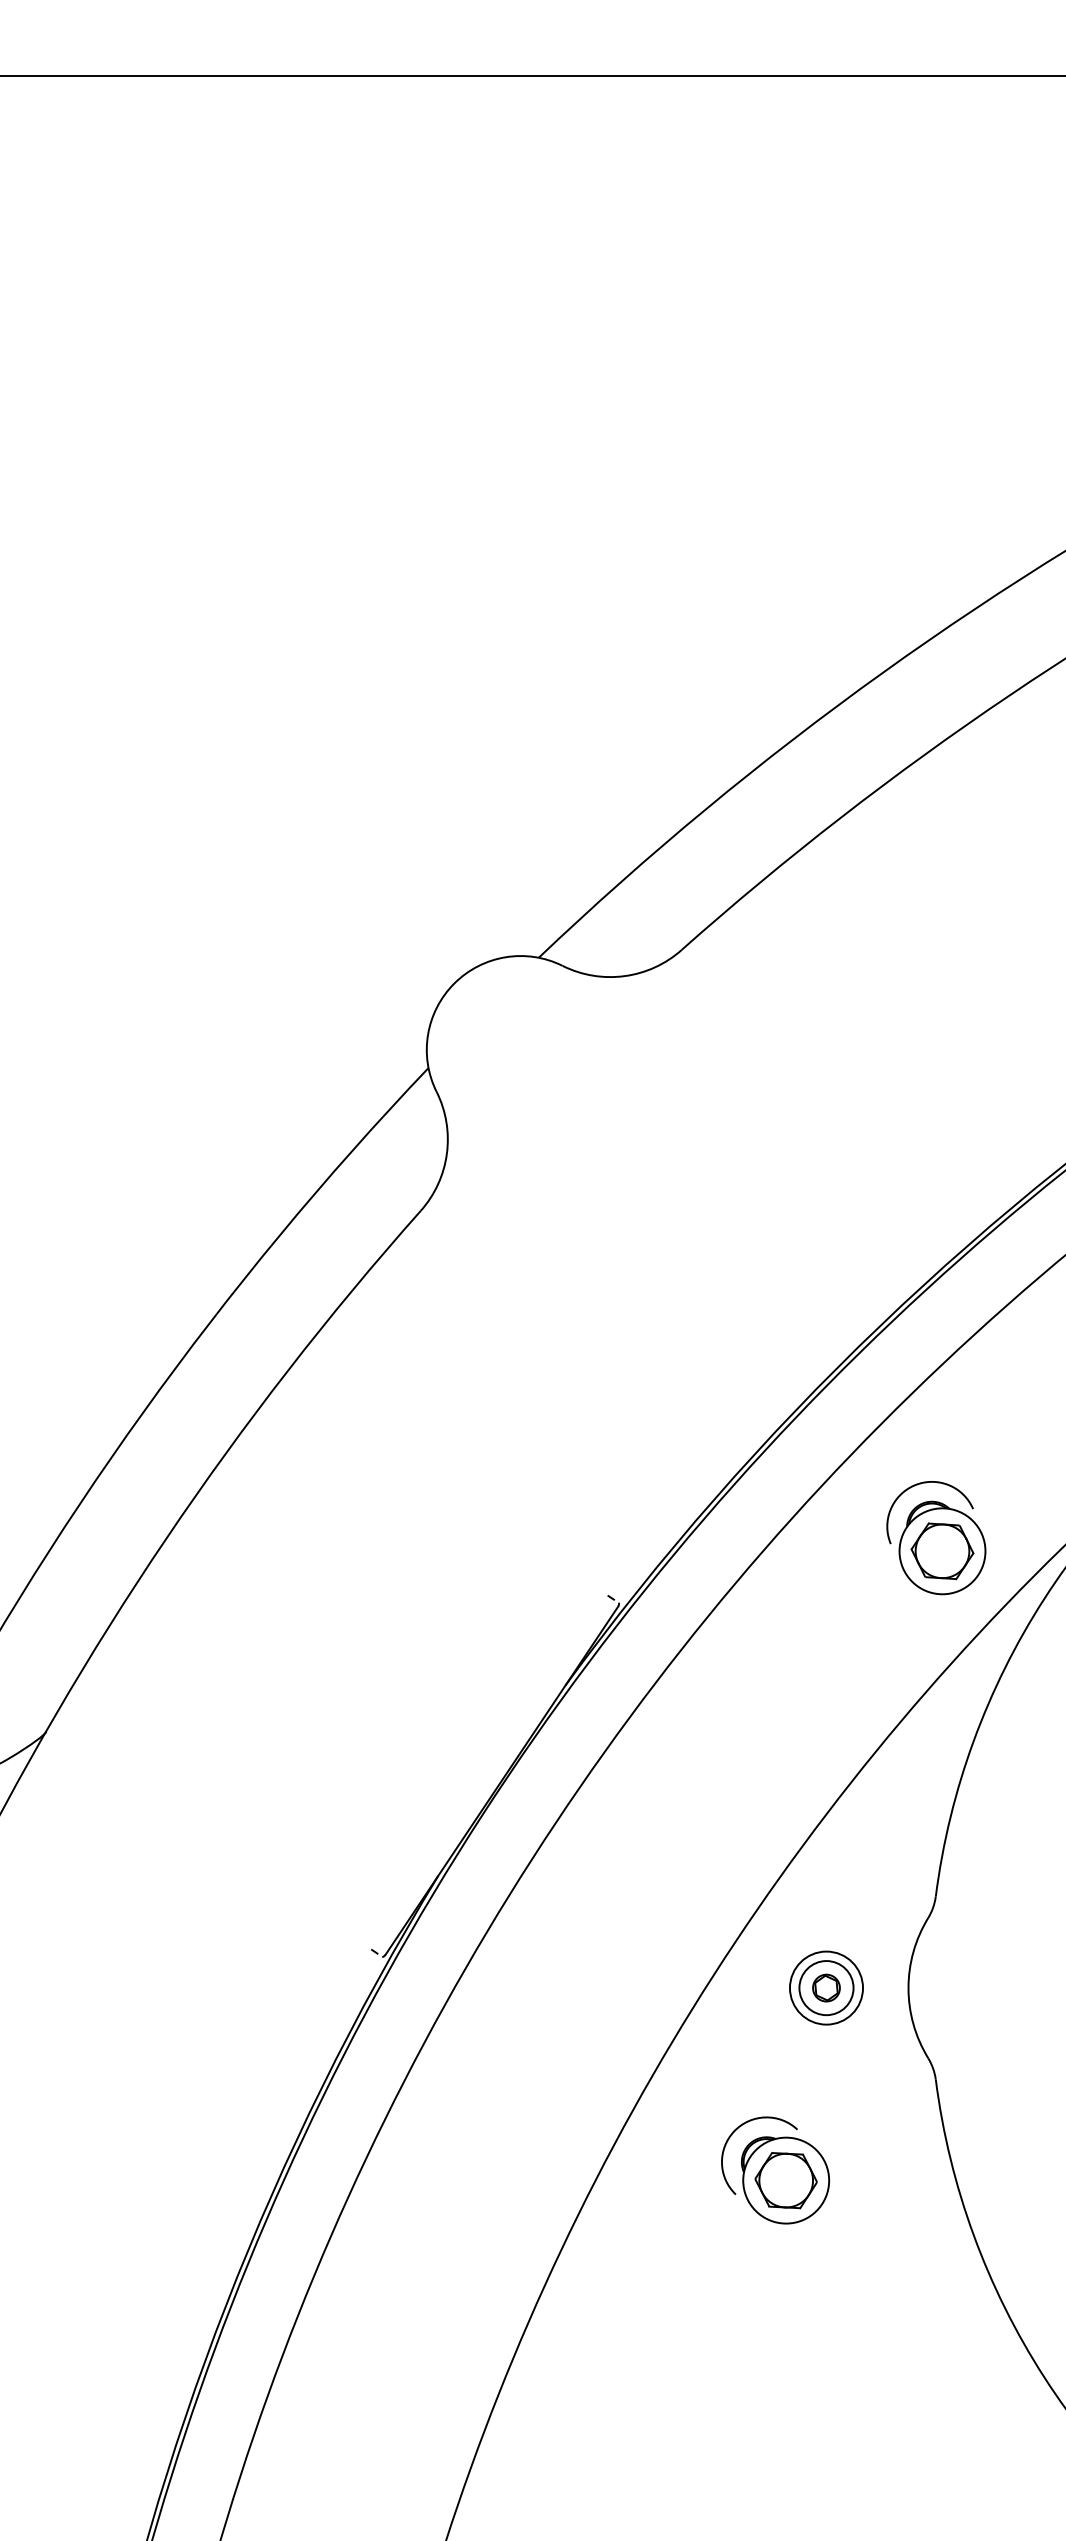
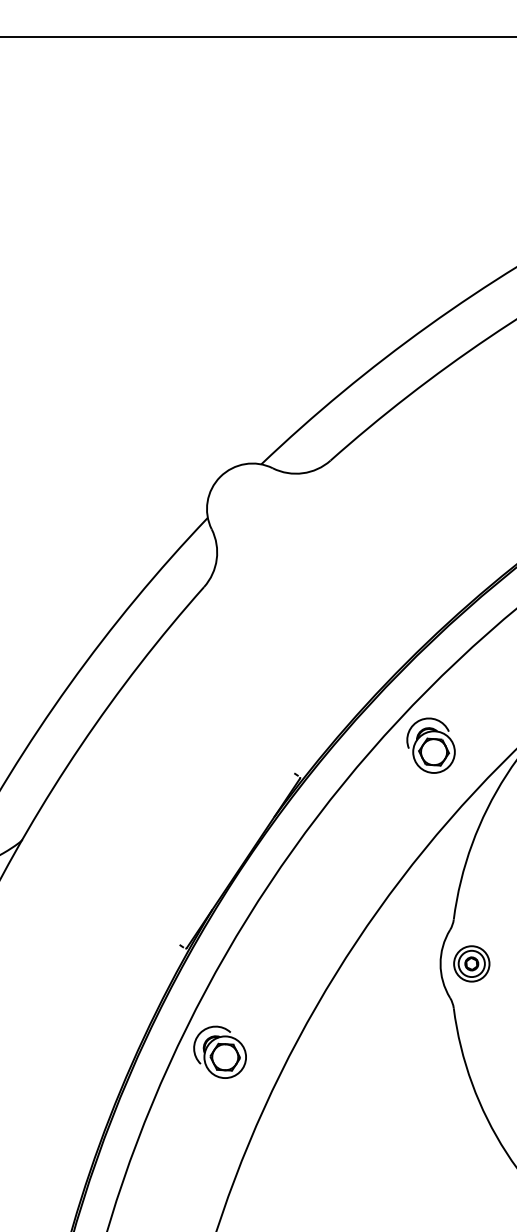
part: (935, 1537) -> (430, 745), moved
part: (825, 1987) -> (471, 963), moved
part: (774, 2168) -> (219, 1051), moved

